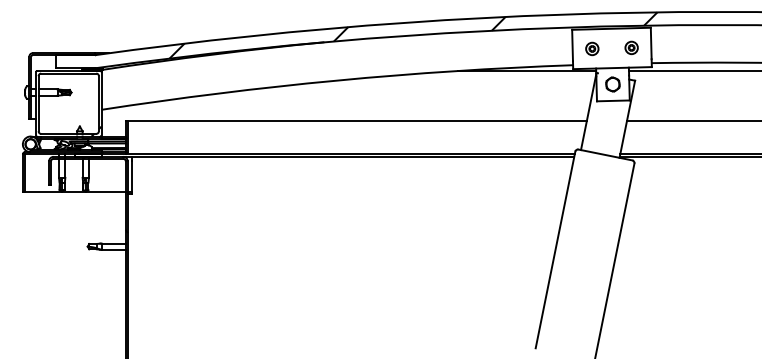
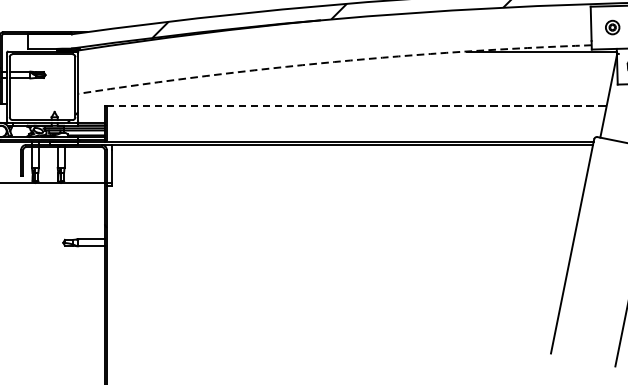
arc: (336, 80) -> (334, 61), solid -> dashed
line: (357, 121) -> (356, 106), solid -> dashed

